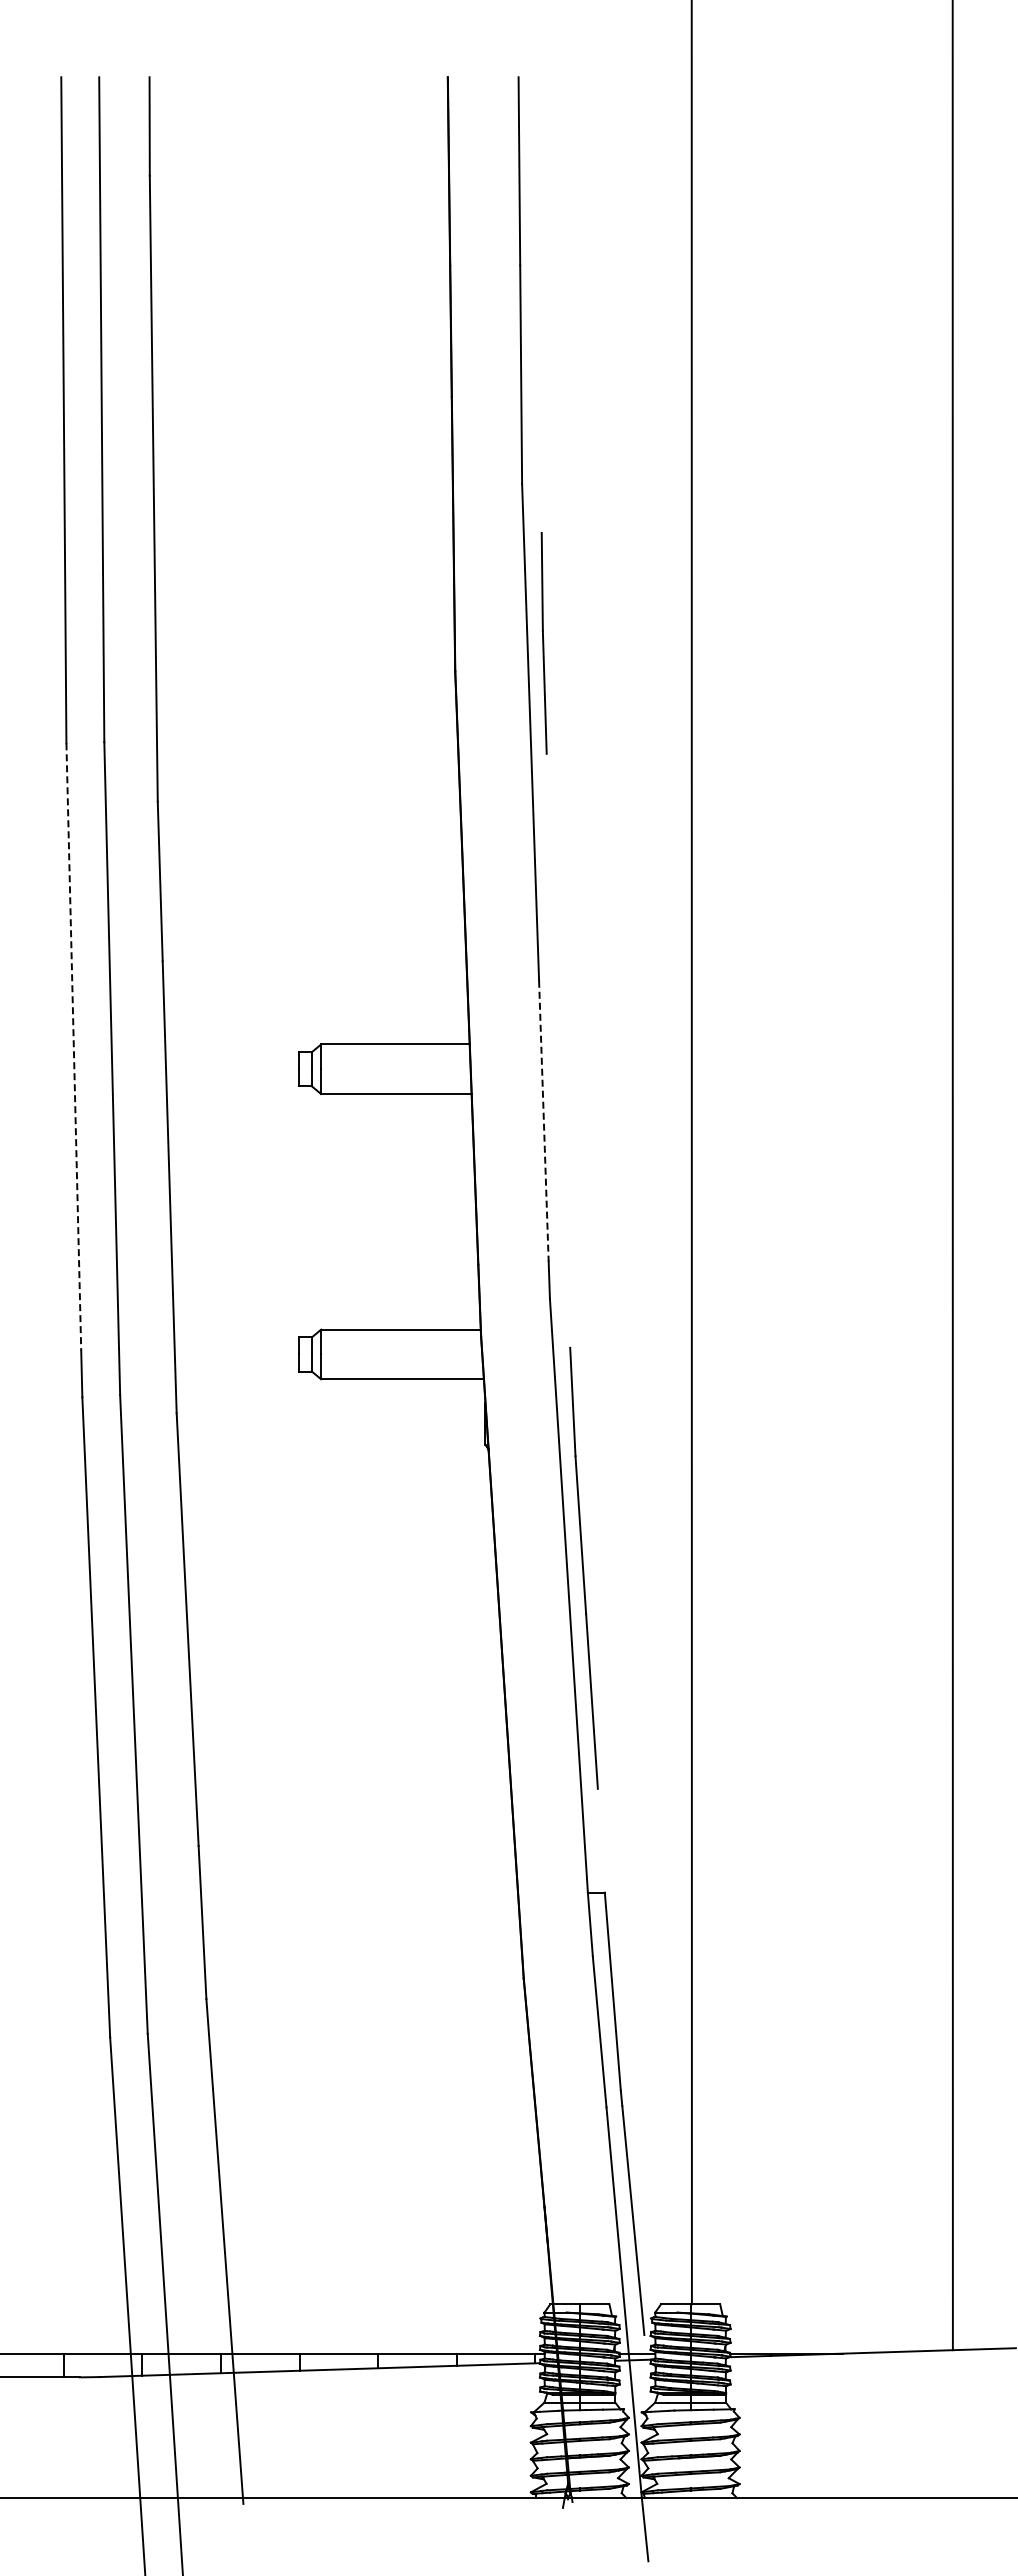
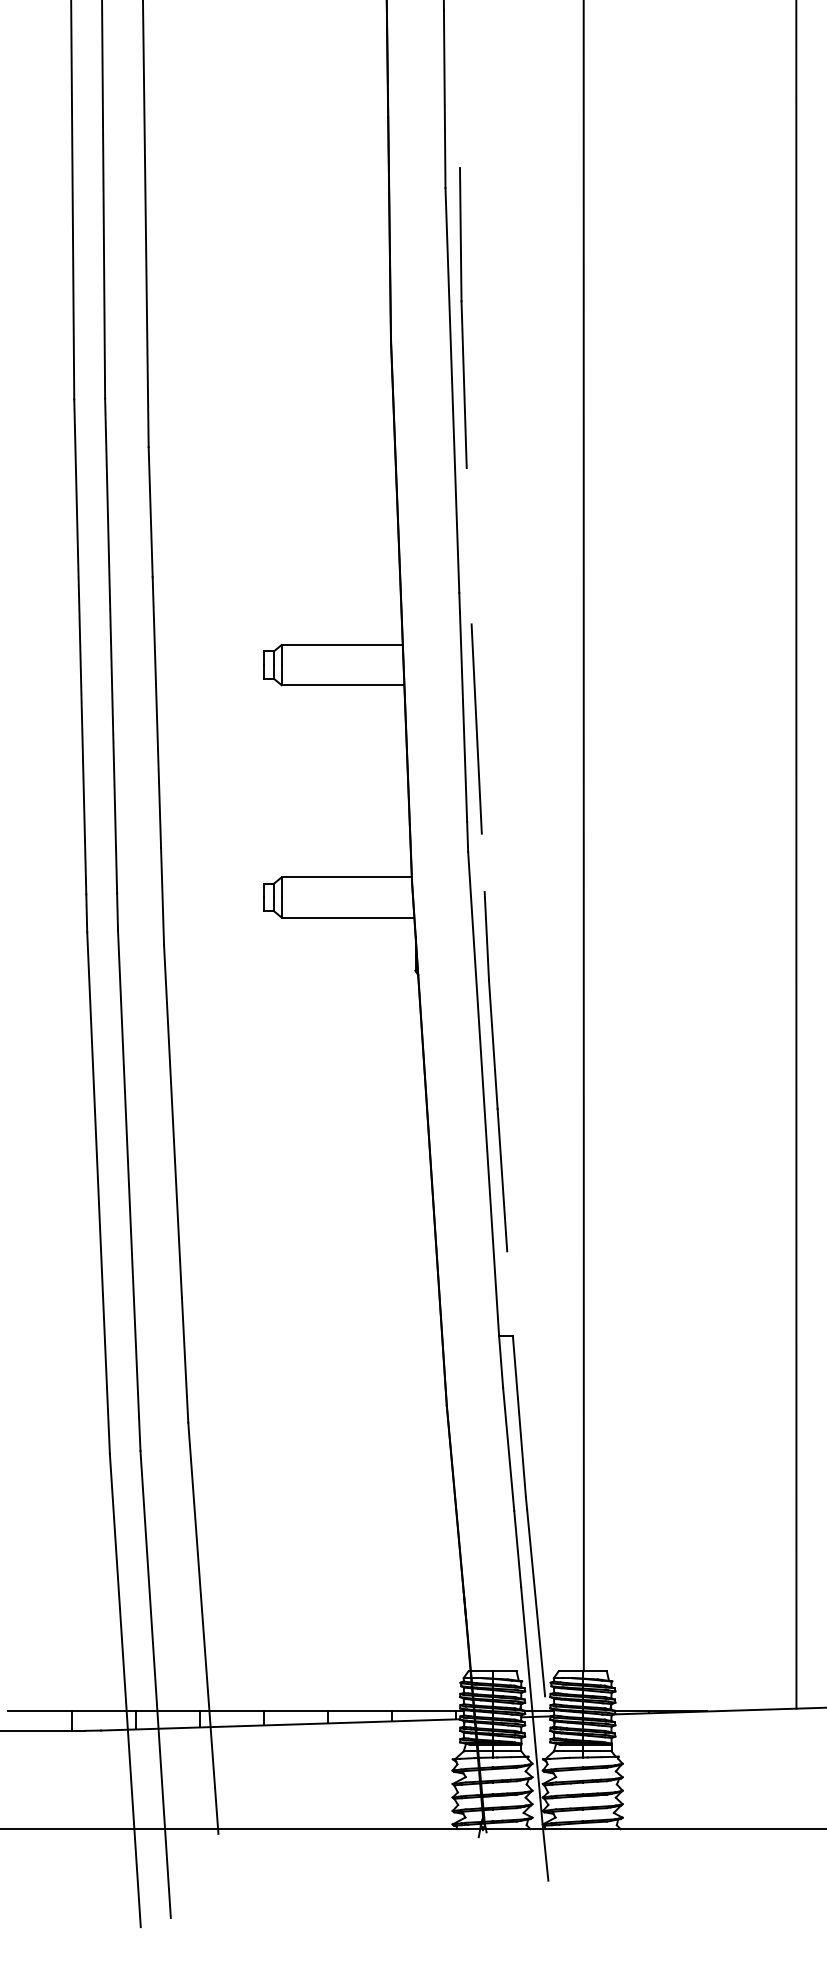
part: (544, 643) -> (463, 318), size x1.67
line: (73, 1047) -> (80, 647), dashed -> solid
line: (543, 1121) -> (462, 707), dashed -> solid
line: (560, 1147) -> (476, 728), added

